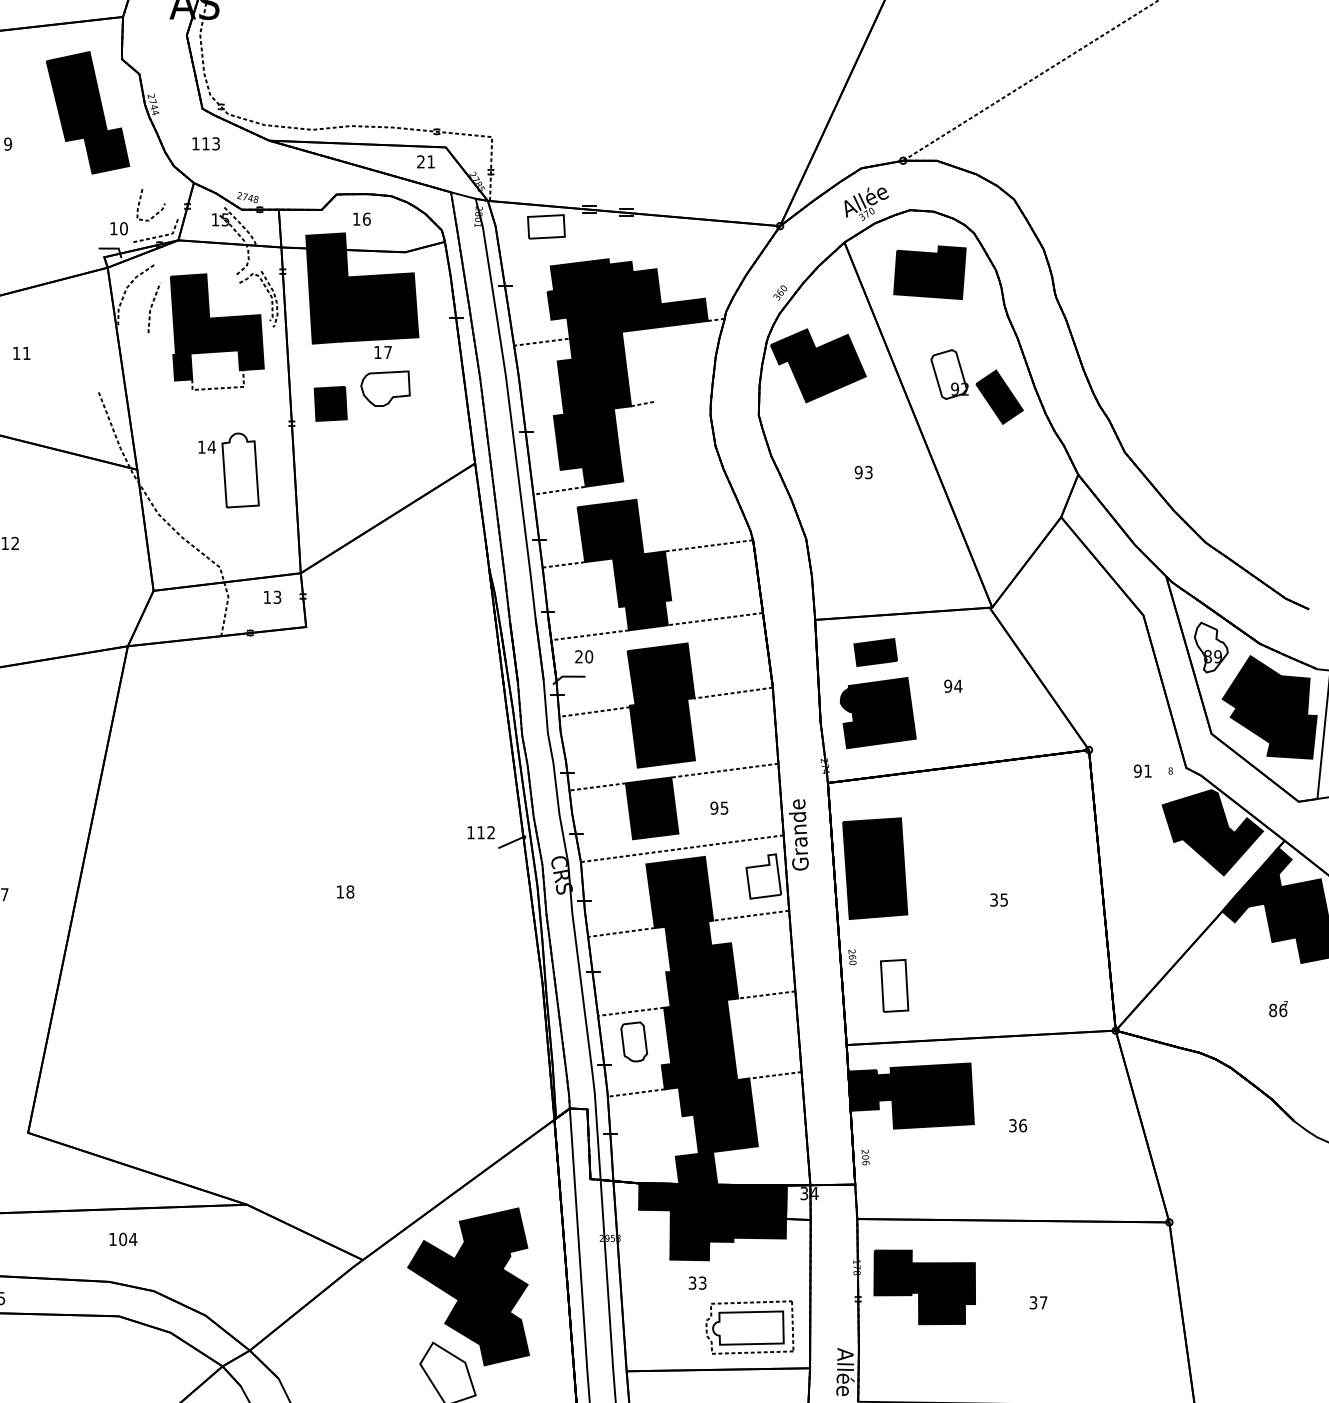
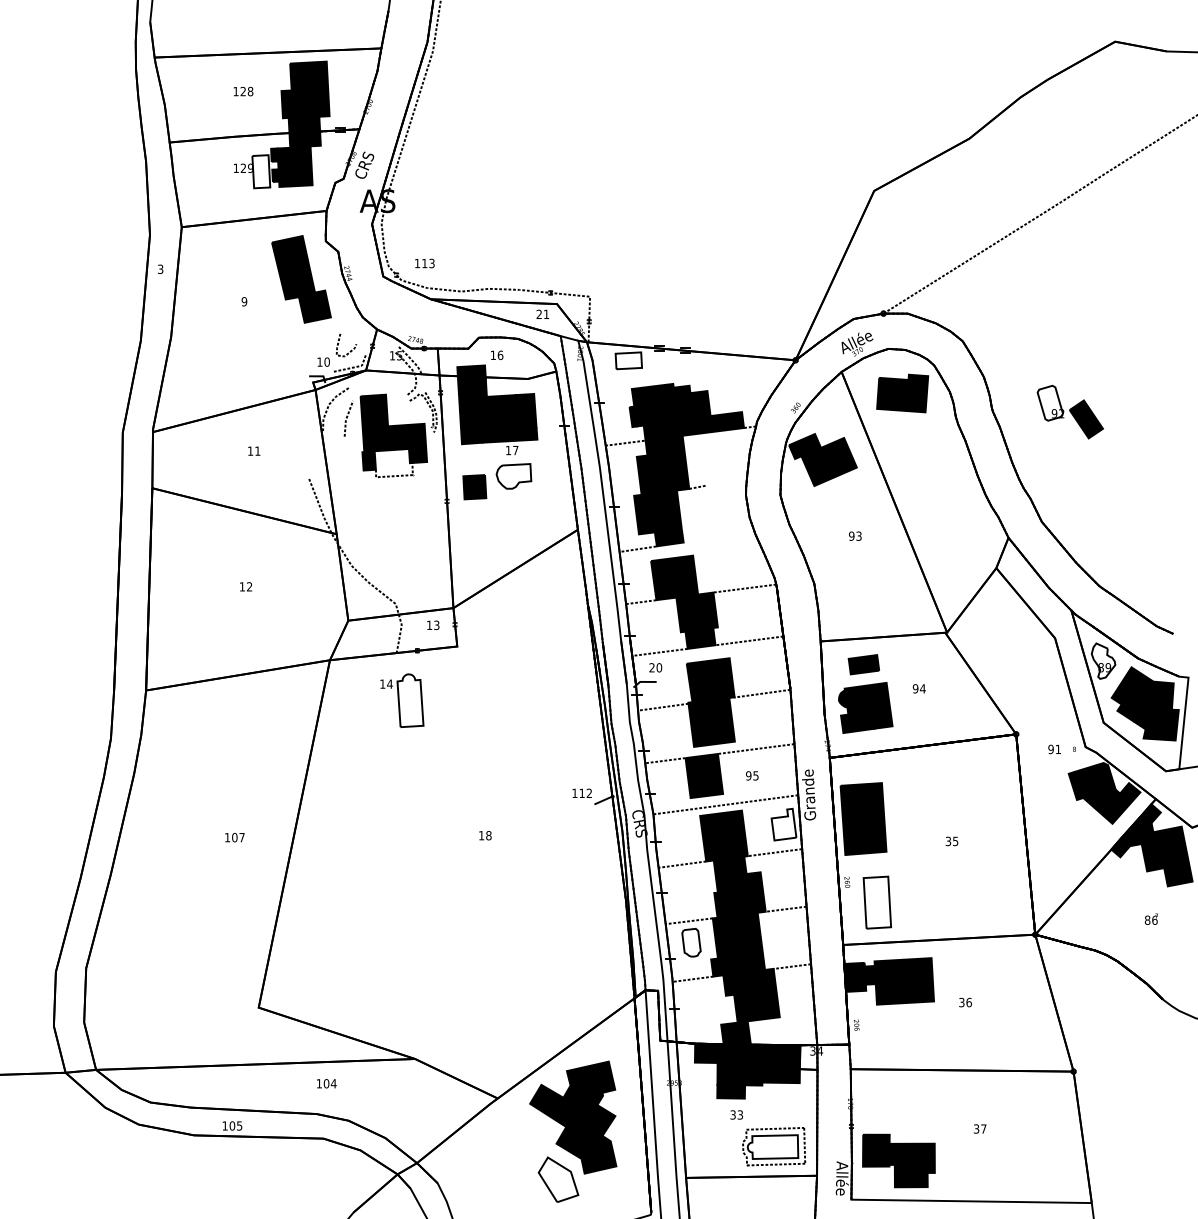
text: (205, 143) -> (424, 263), moved
part: (975, 386) -> (1069, 411), moved
part: (229, 470) -> (402, 700), moved
part: (894, 985) -> (877, 902), size x1.4
part: (924, 1286) -> (898, 1160), moved

